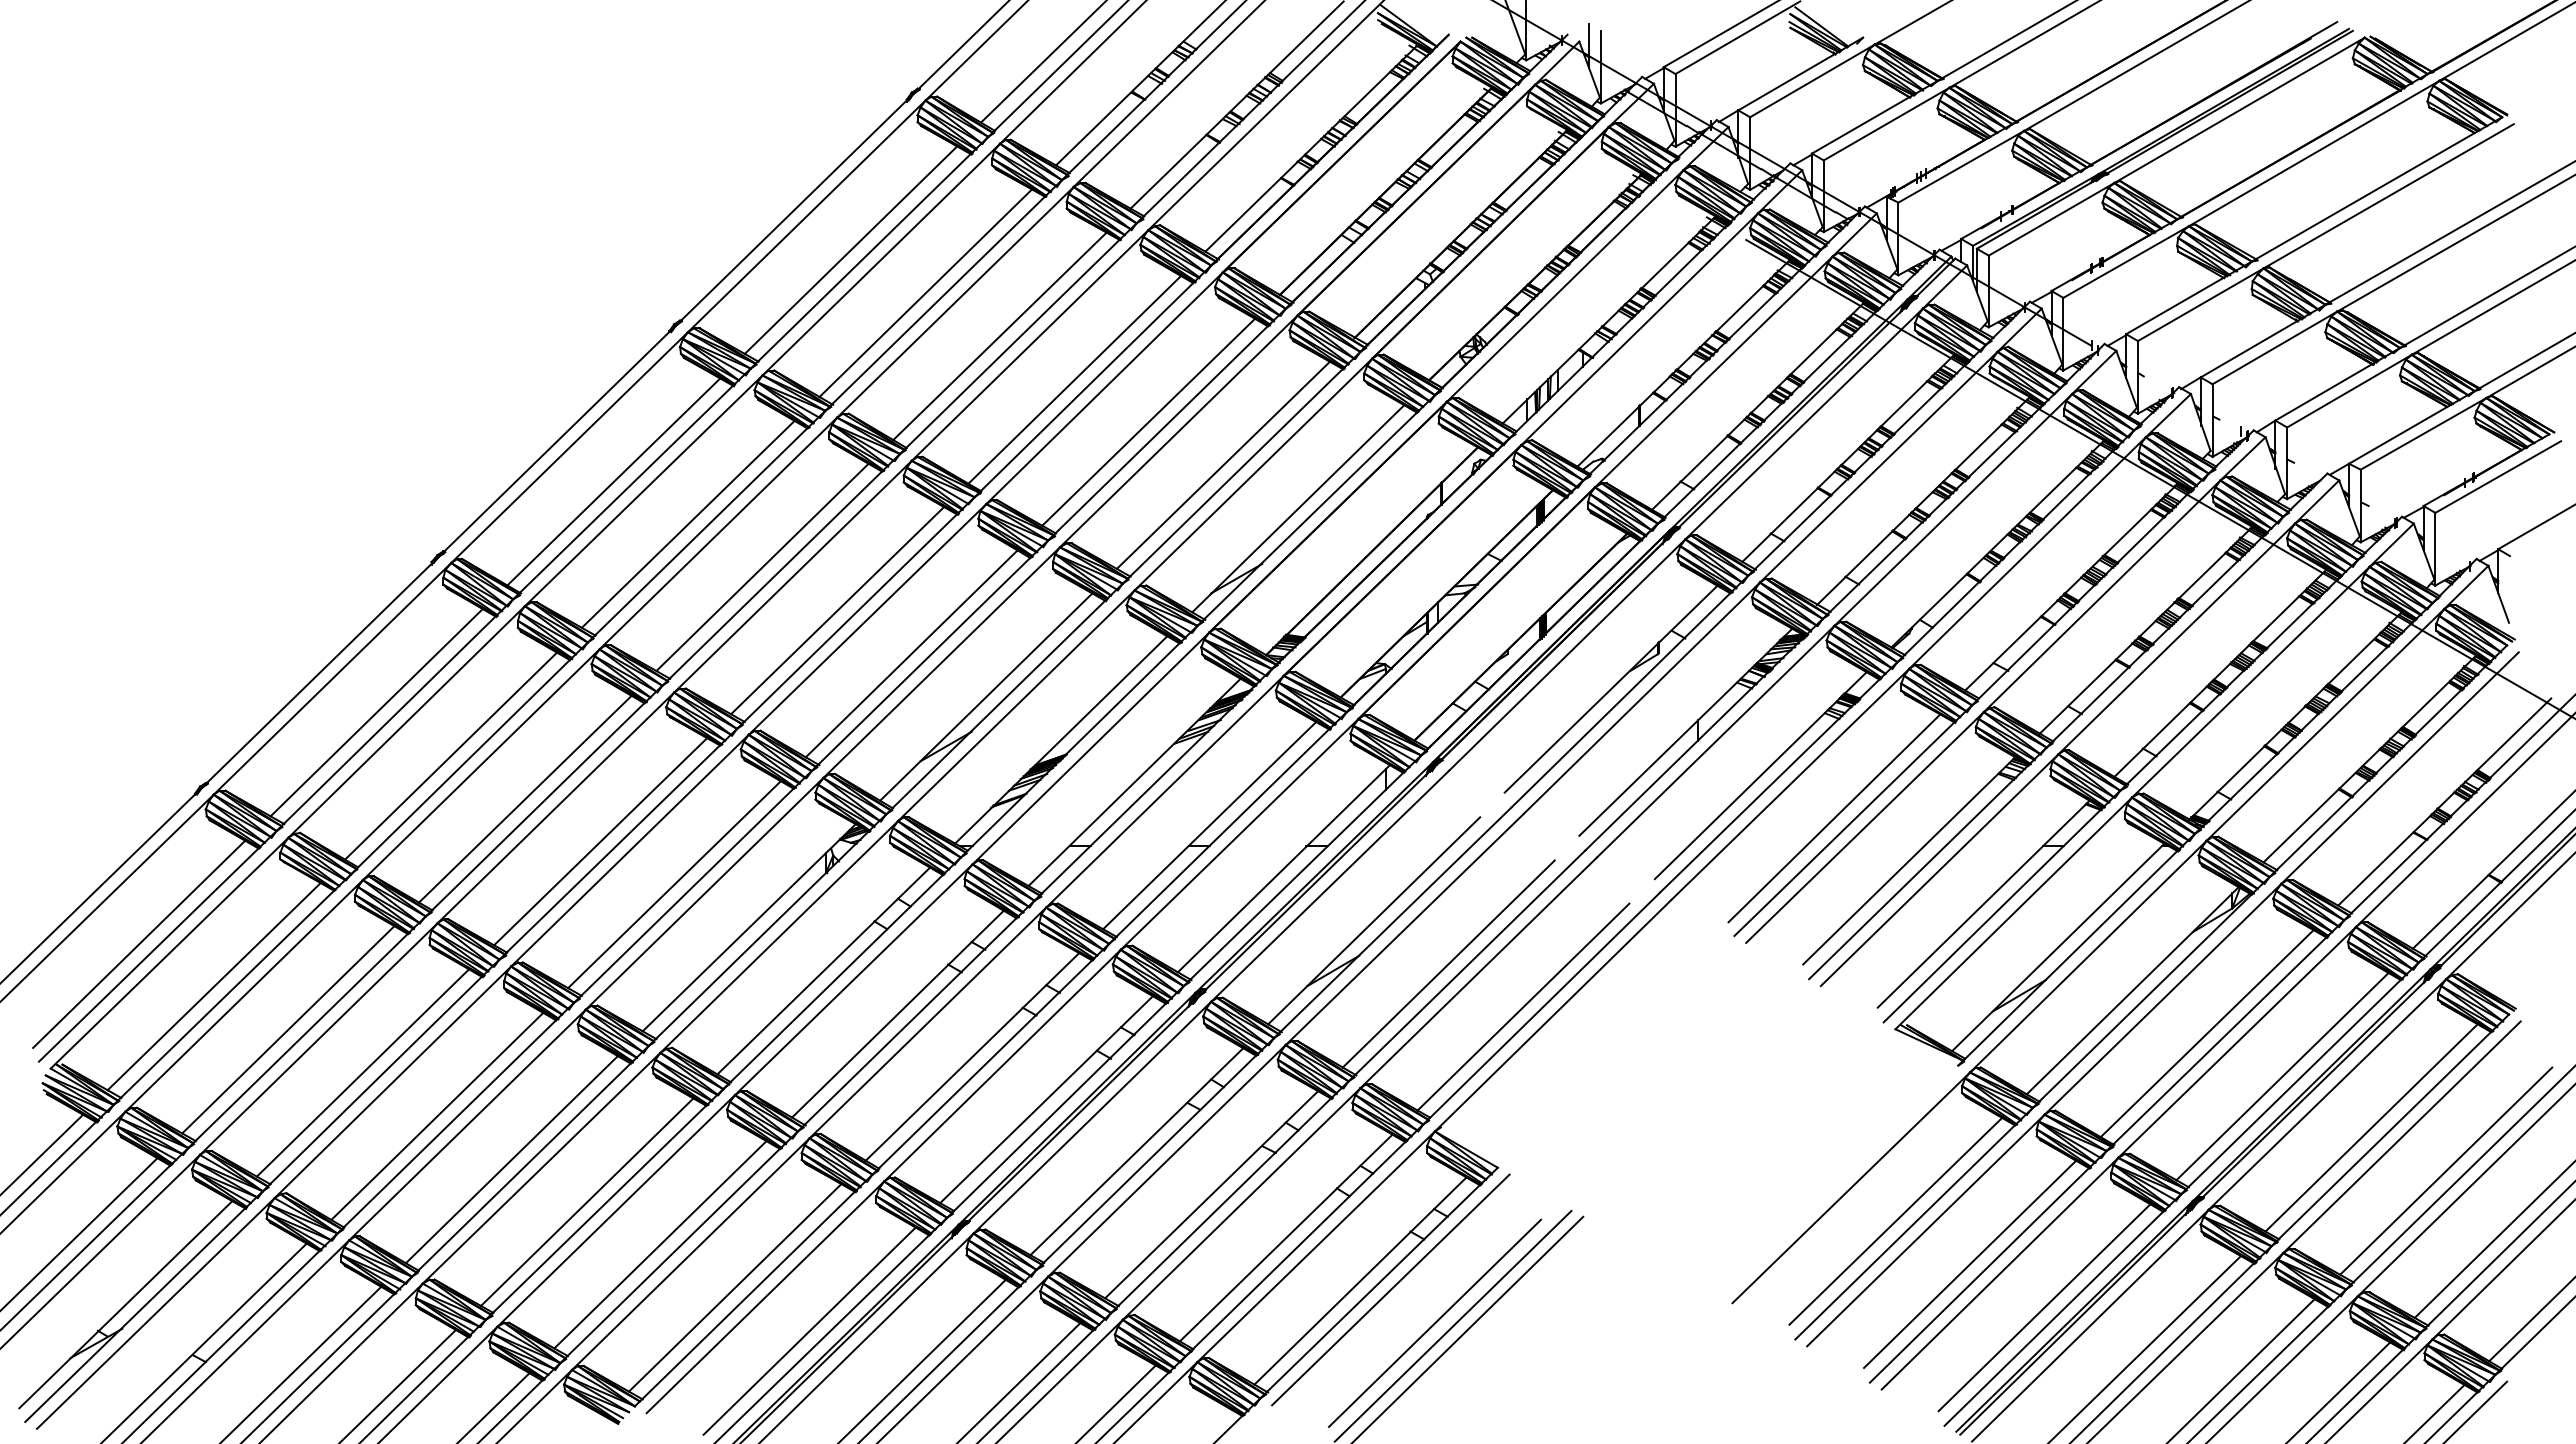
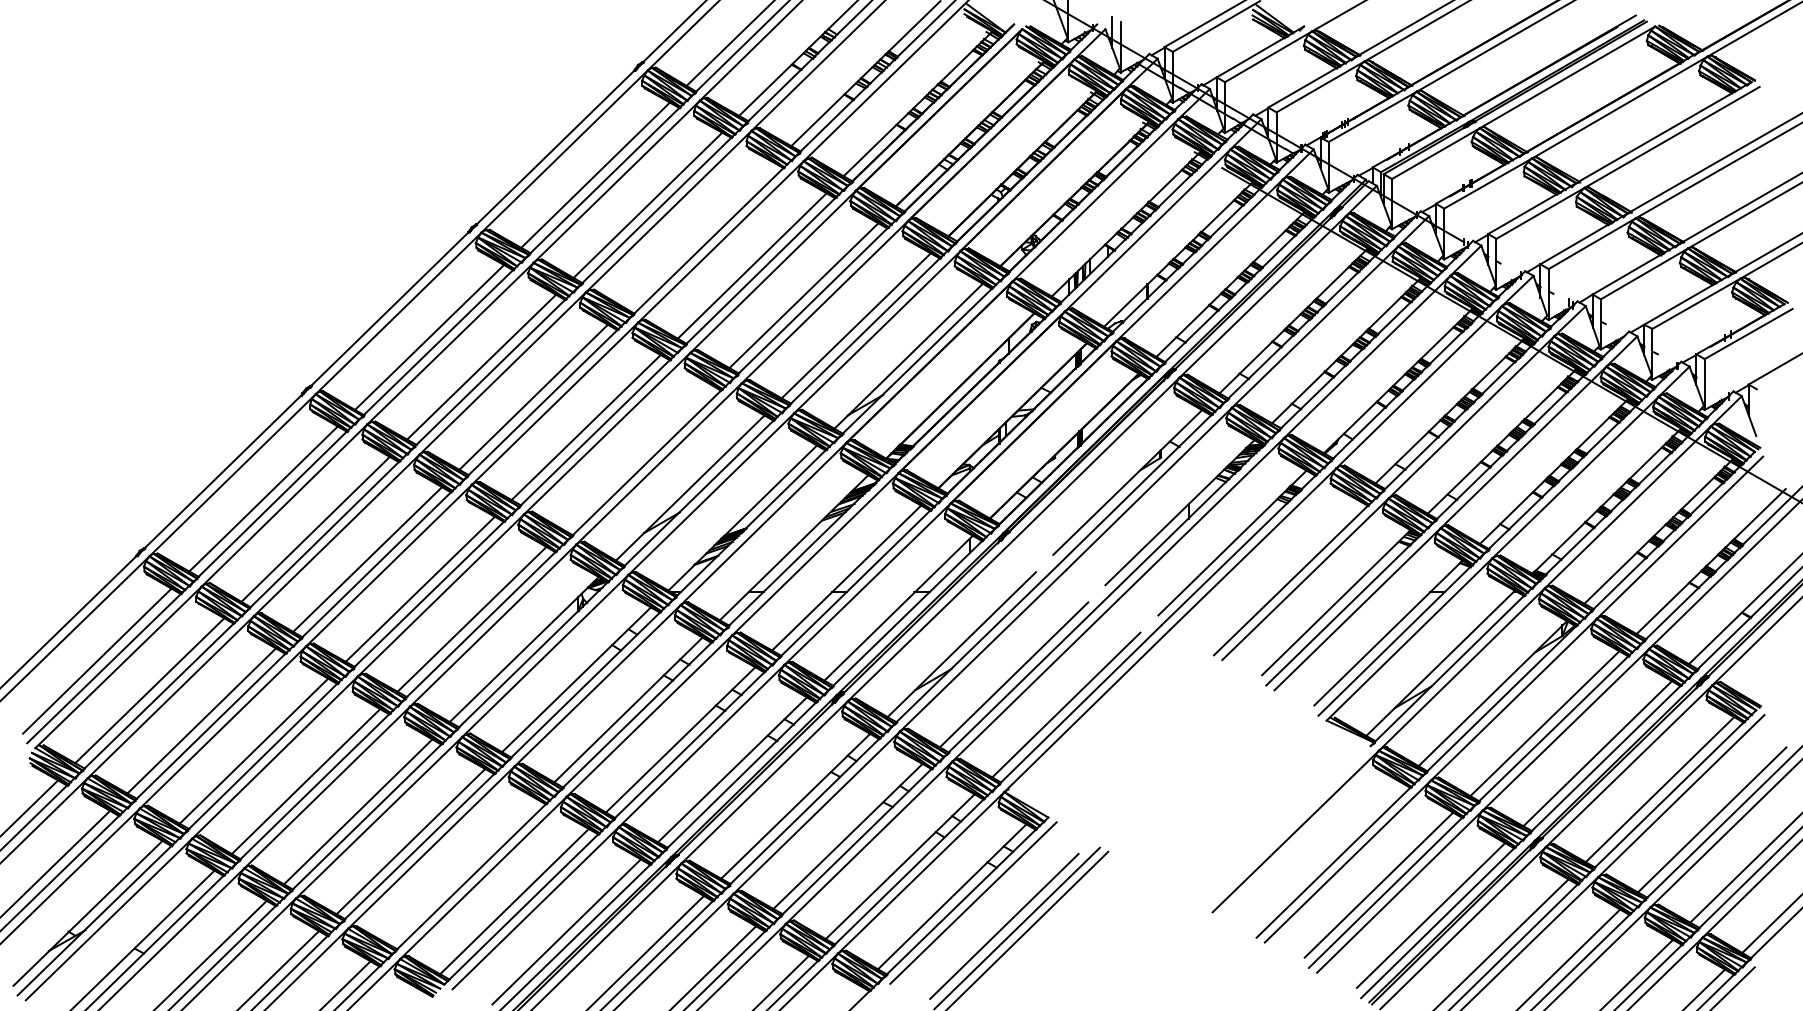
line: (999, 336) -> (699, 235), removed
line: (911, 653) -> (637, 457), removed
line: (1834, 818) -> (1284, 573), removed
line: (1895, 1220) -> (1326, 854), removed
line: (660, 1244) -> (462, 871), removed

